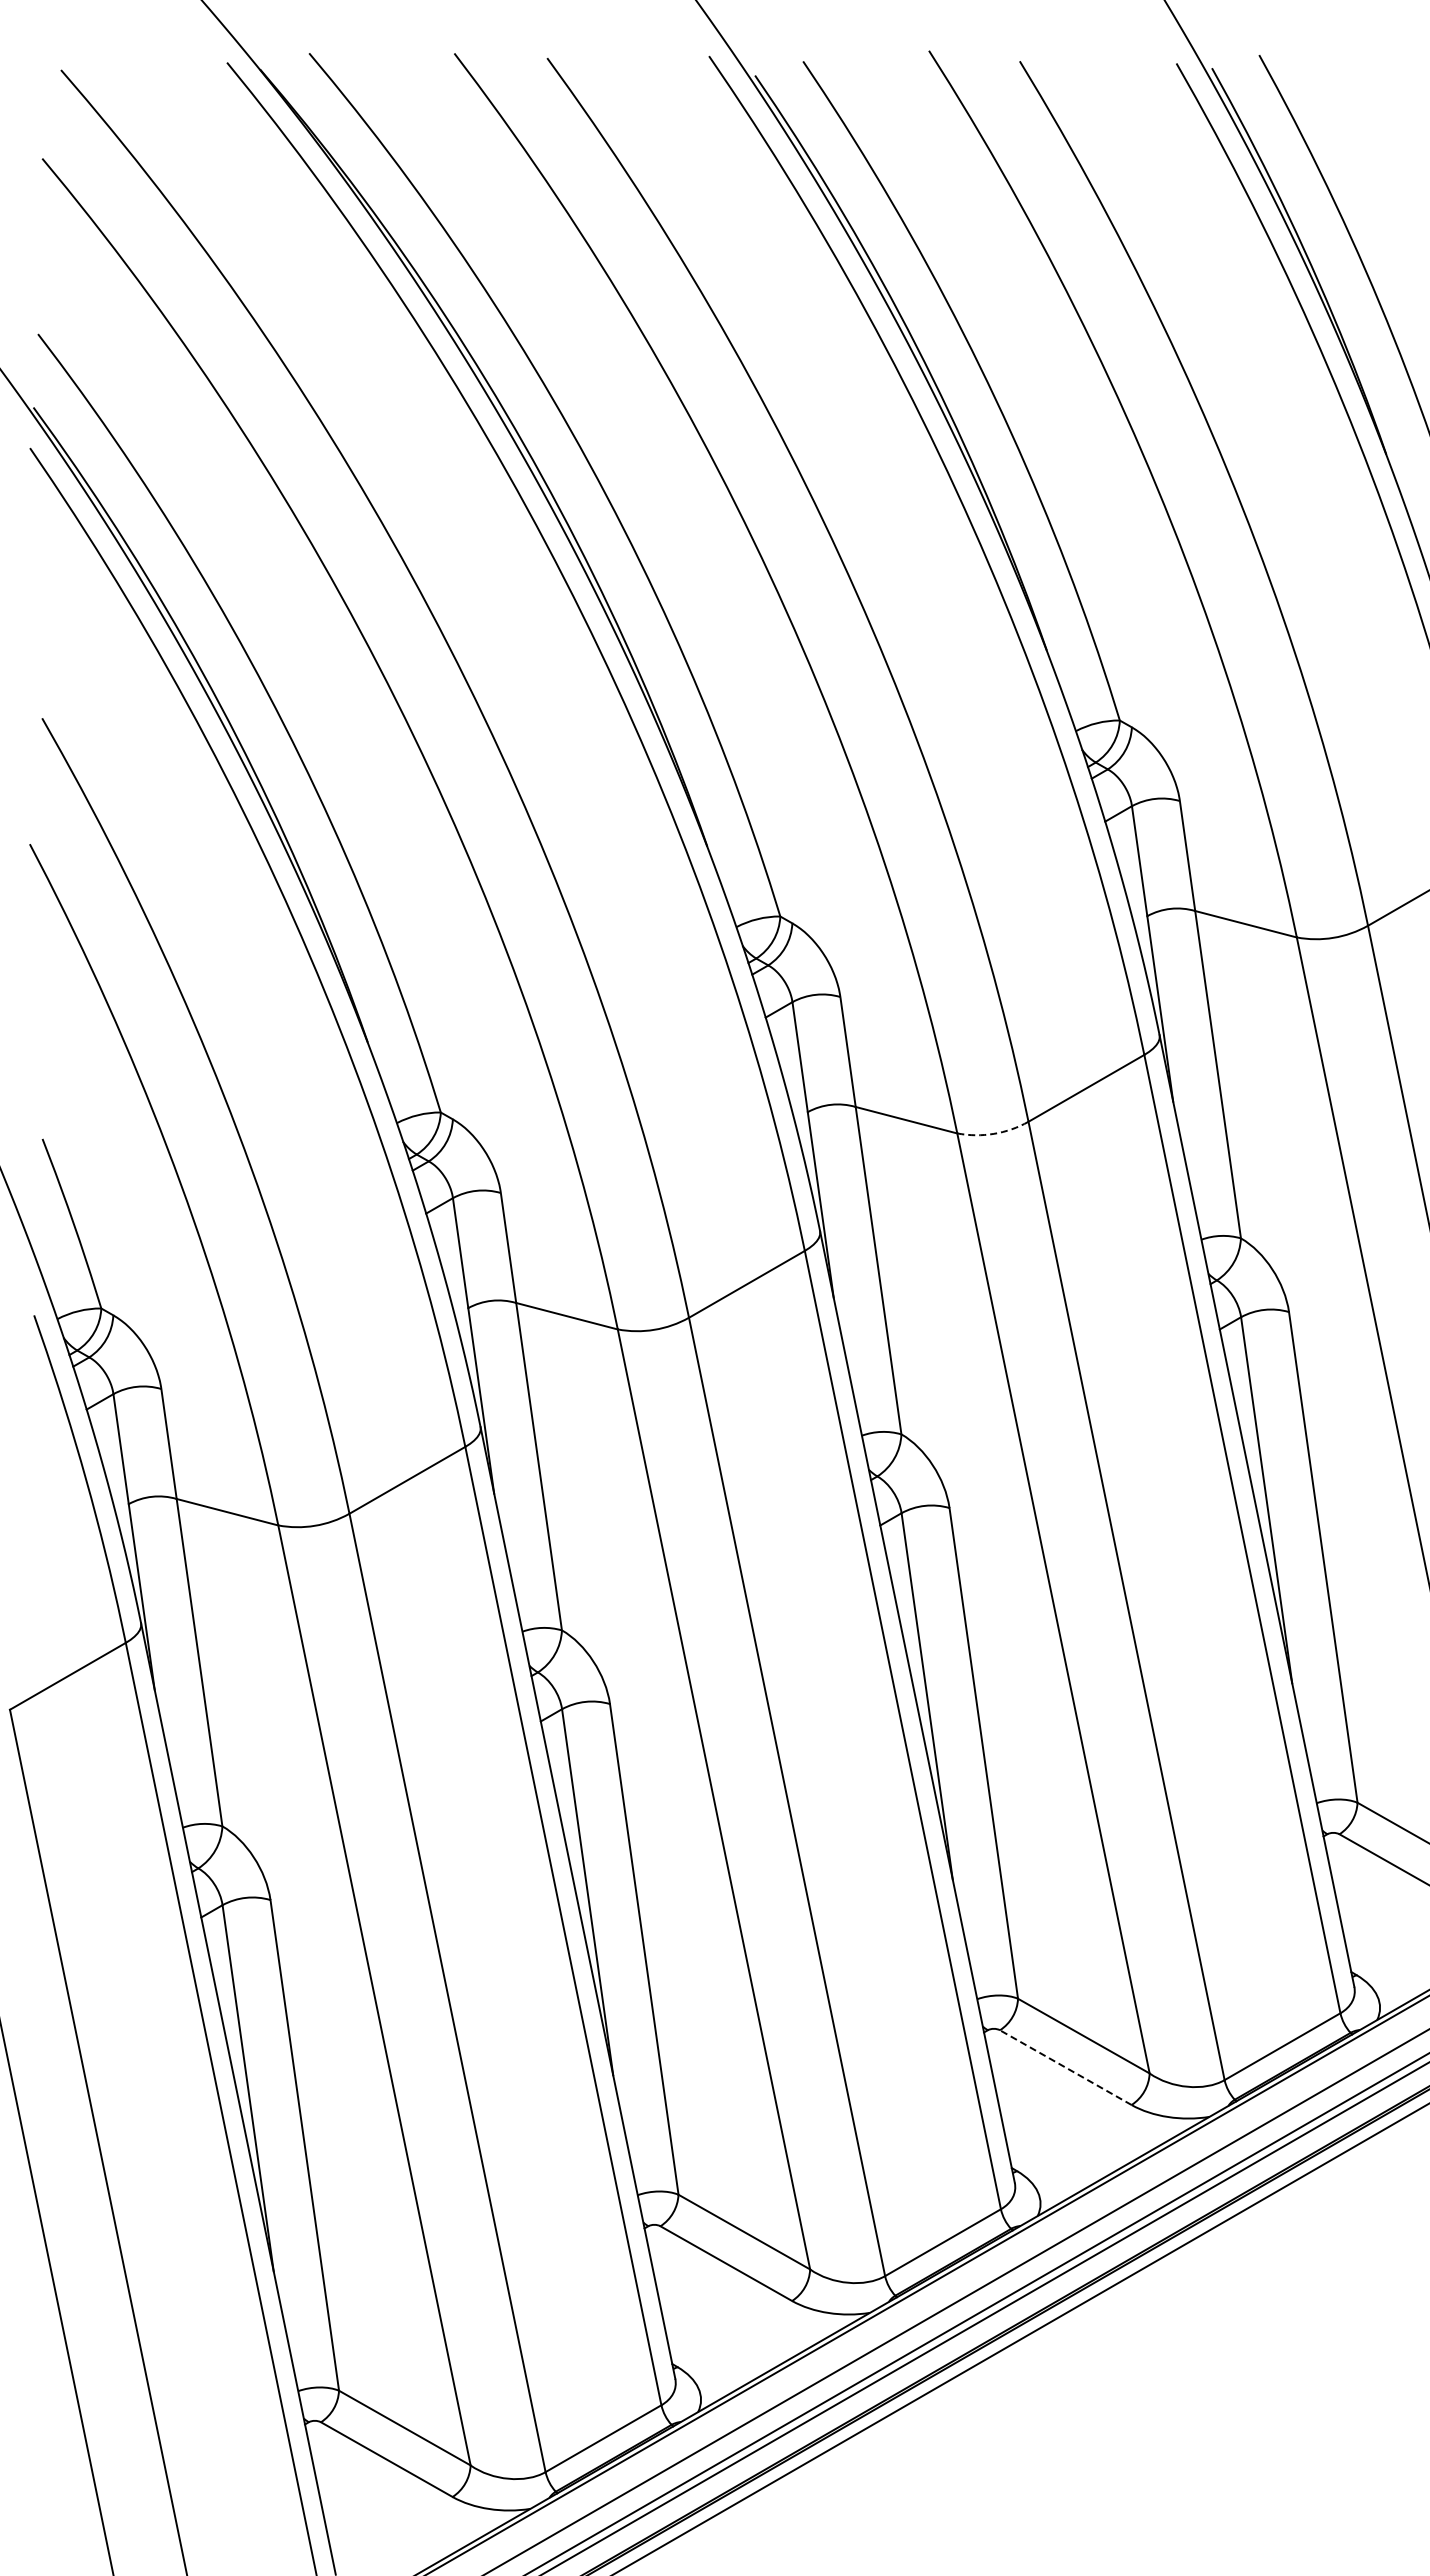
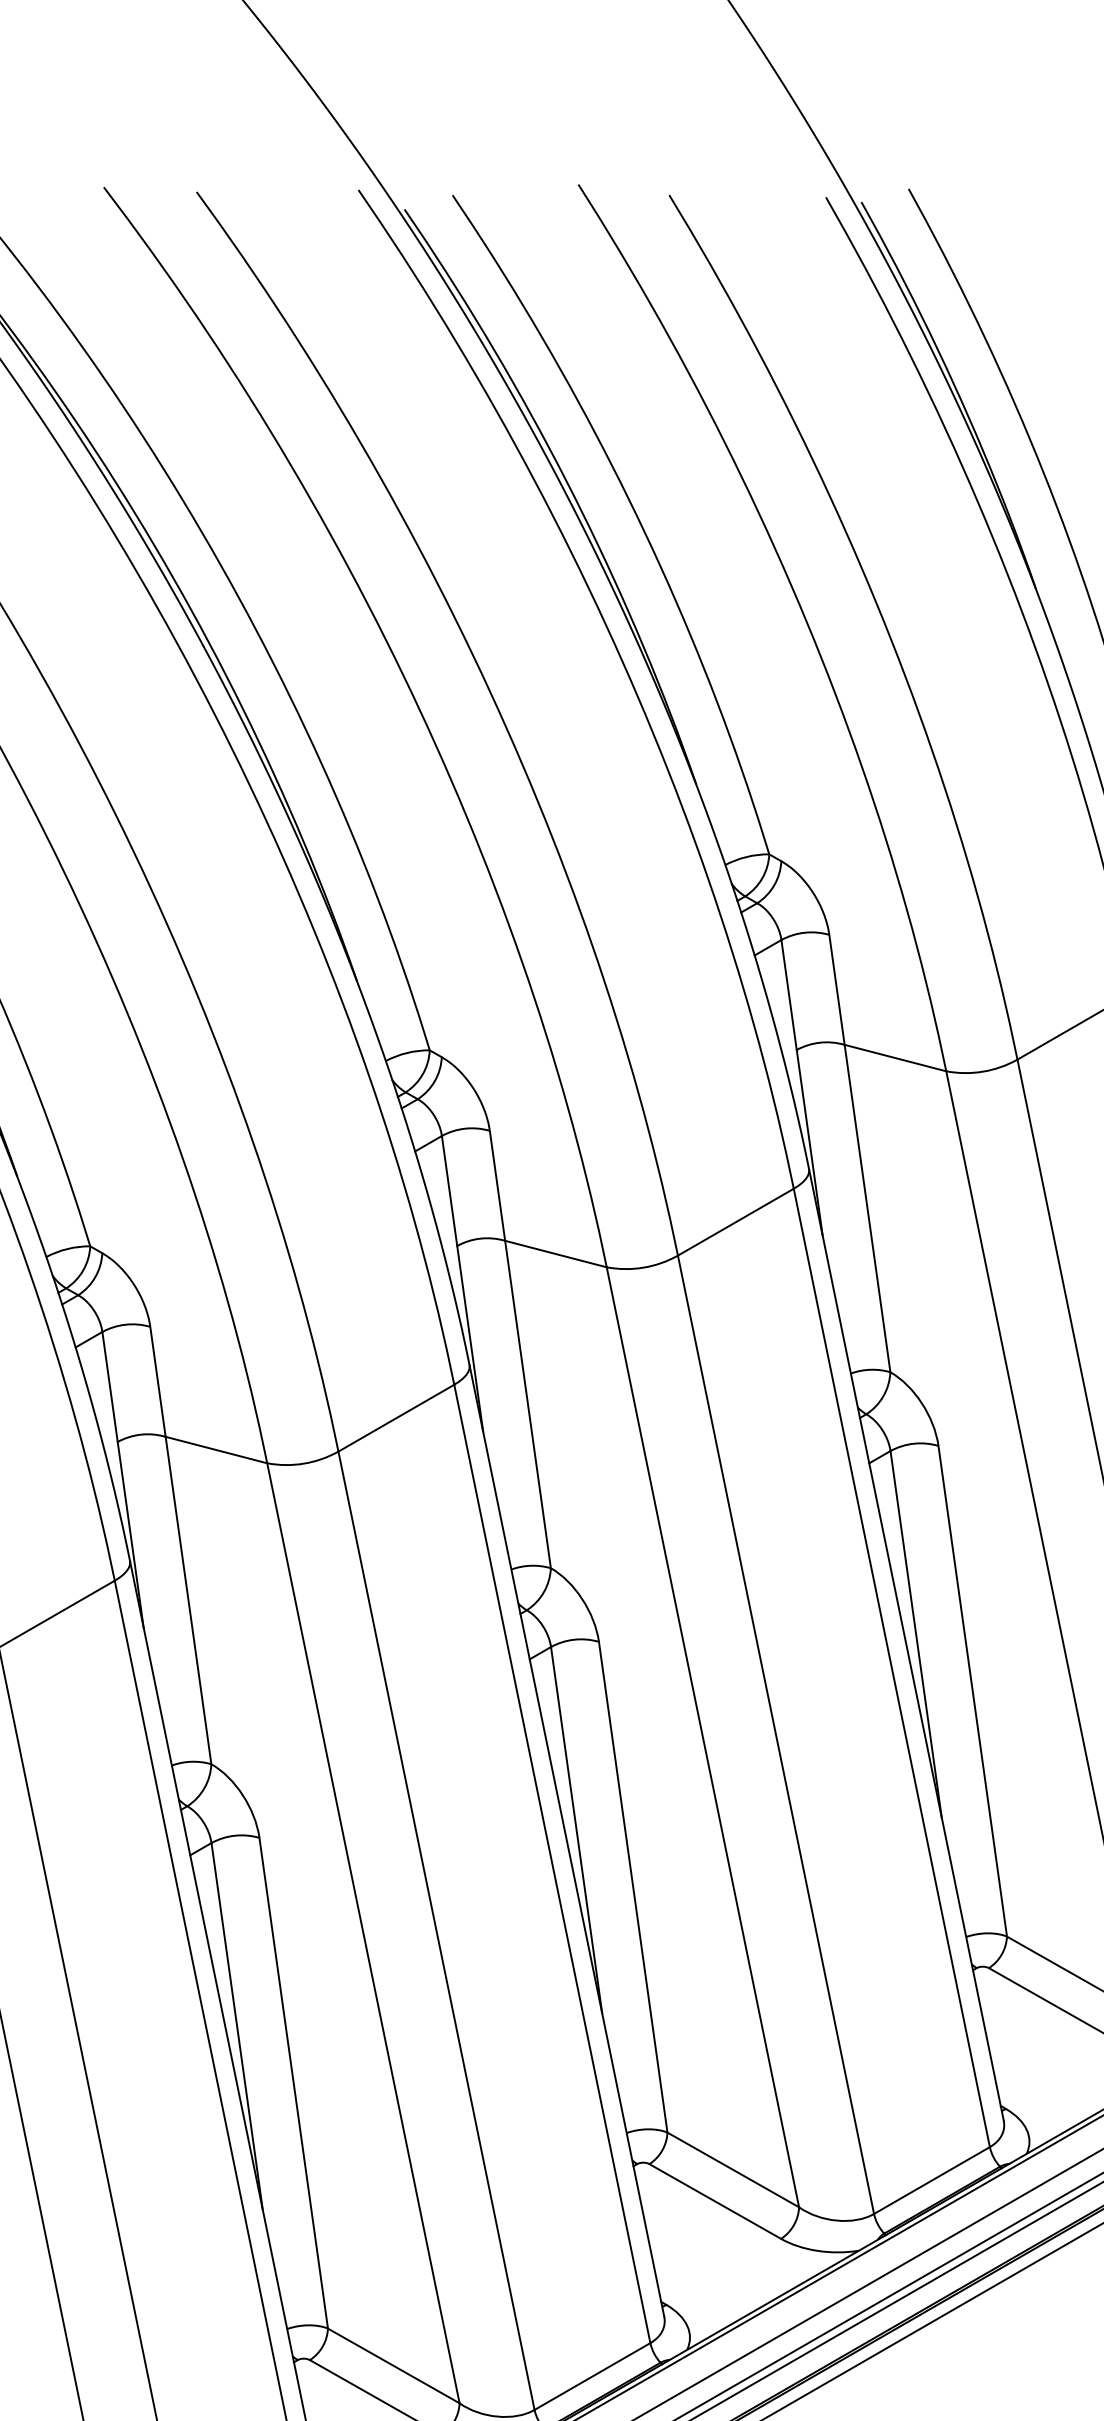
arc: (993, 1133) -> (642, 1267), dashed -> solid
line: (1065, 2067) -> (714, 2201), dashed -> solid

